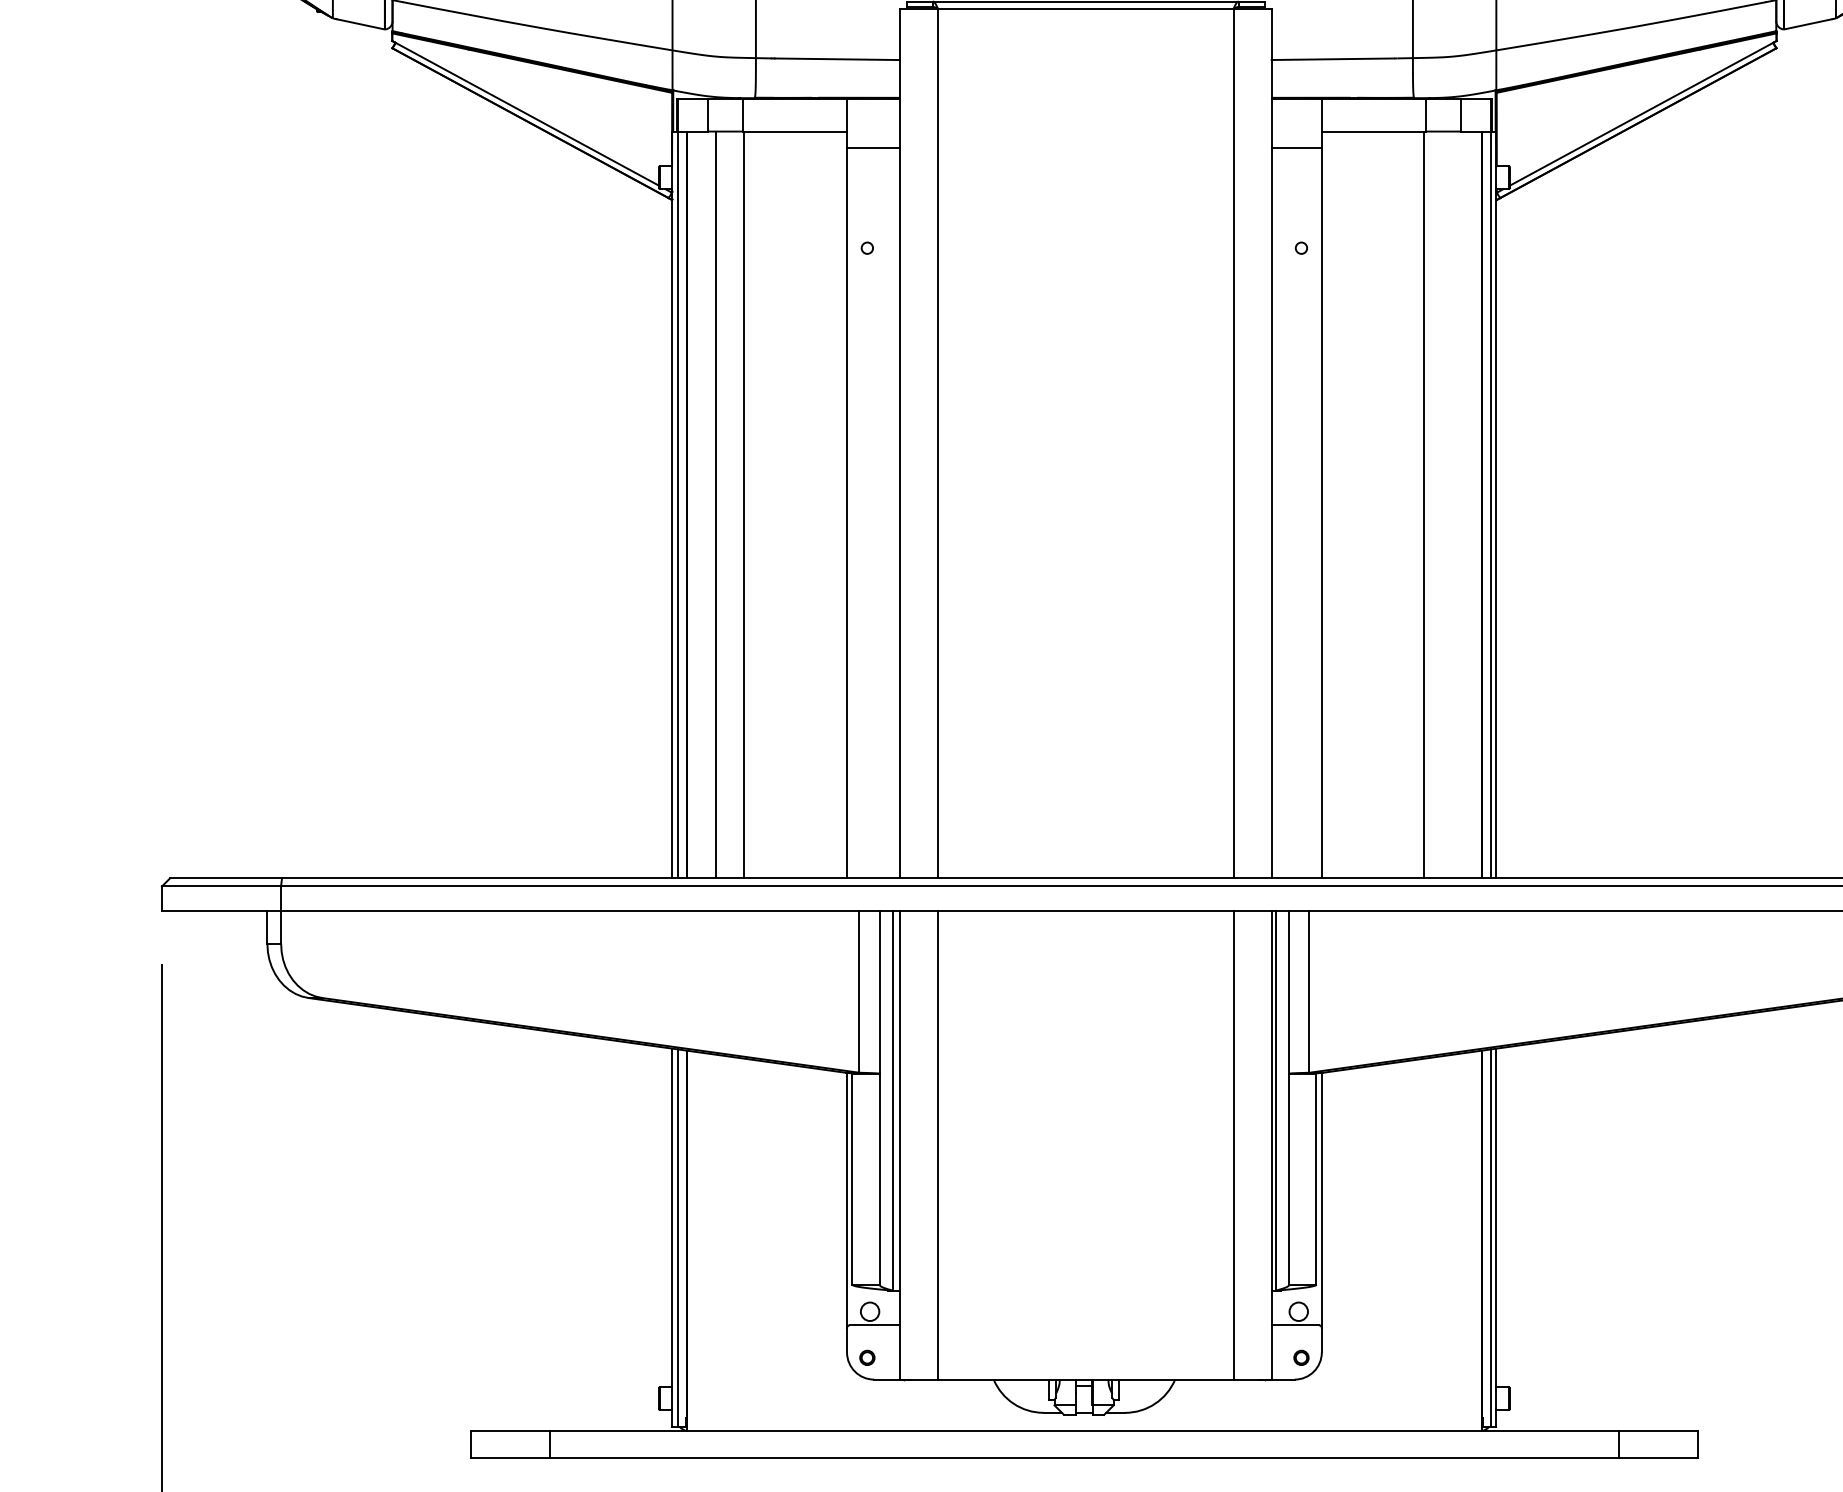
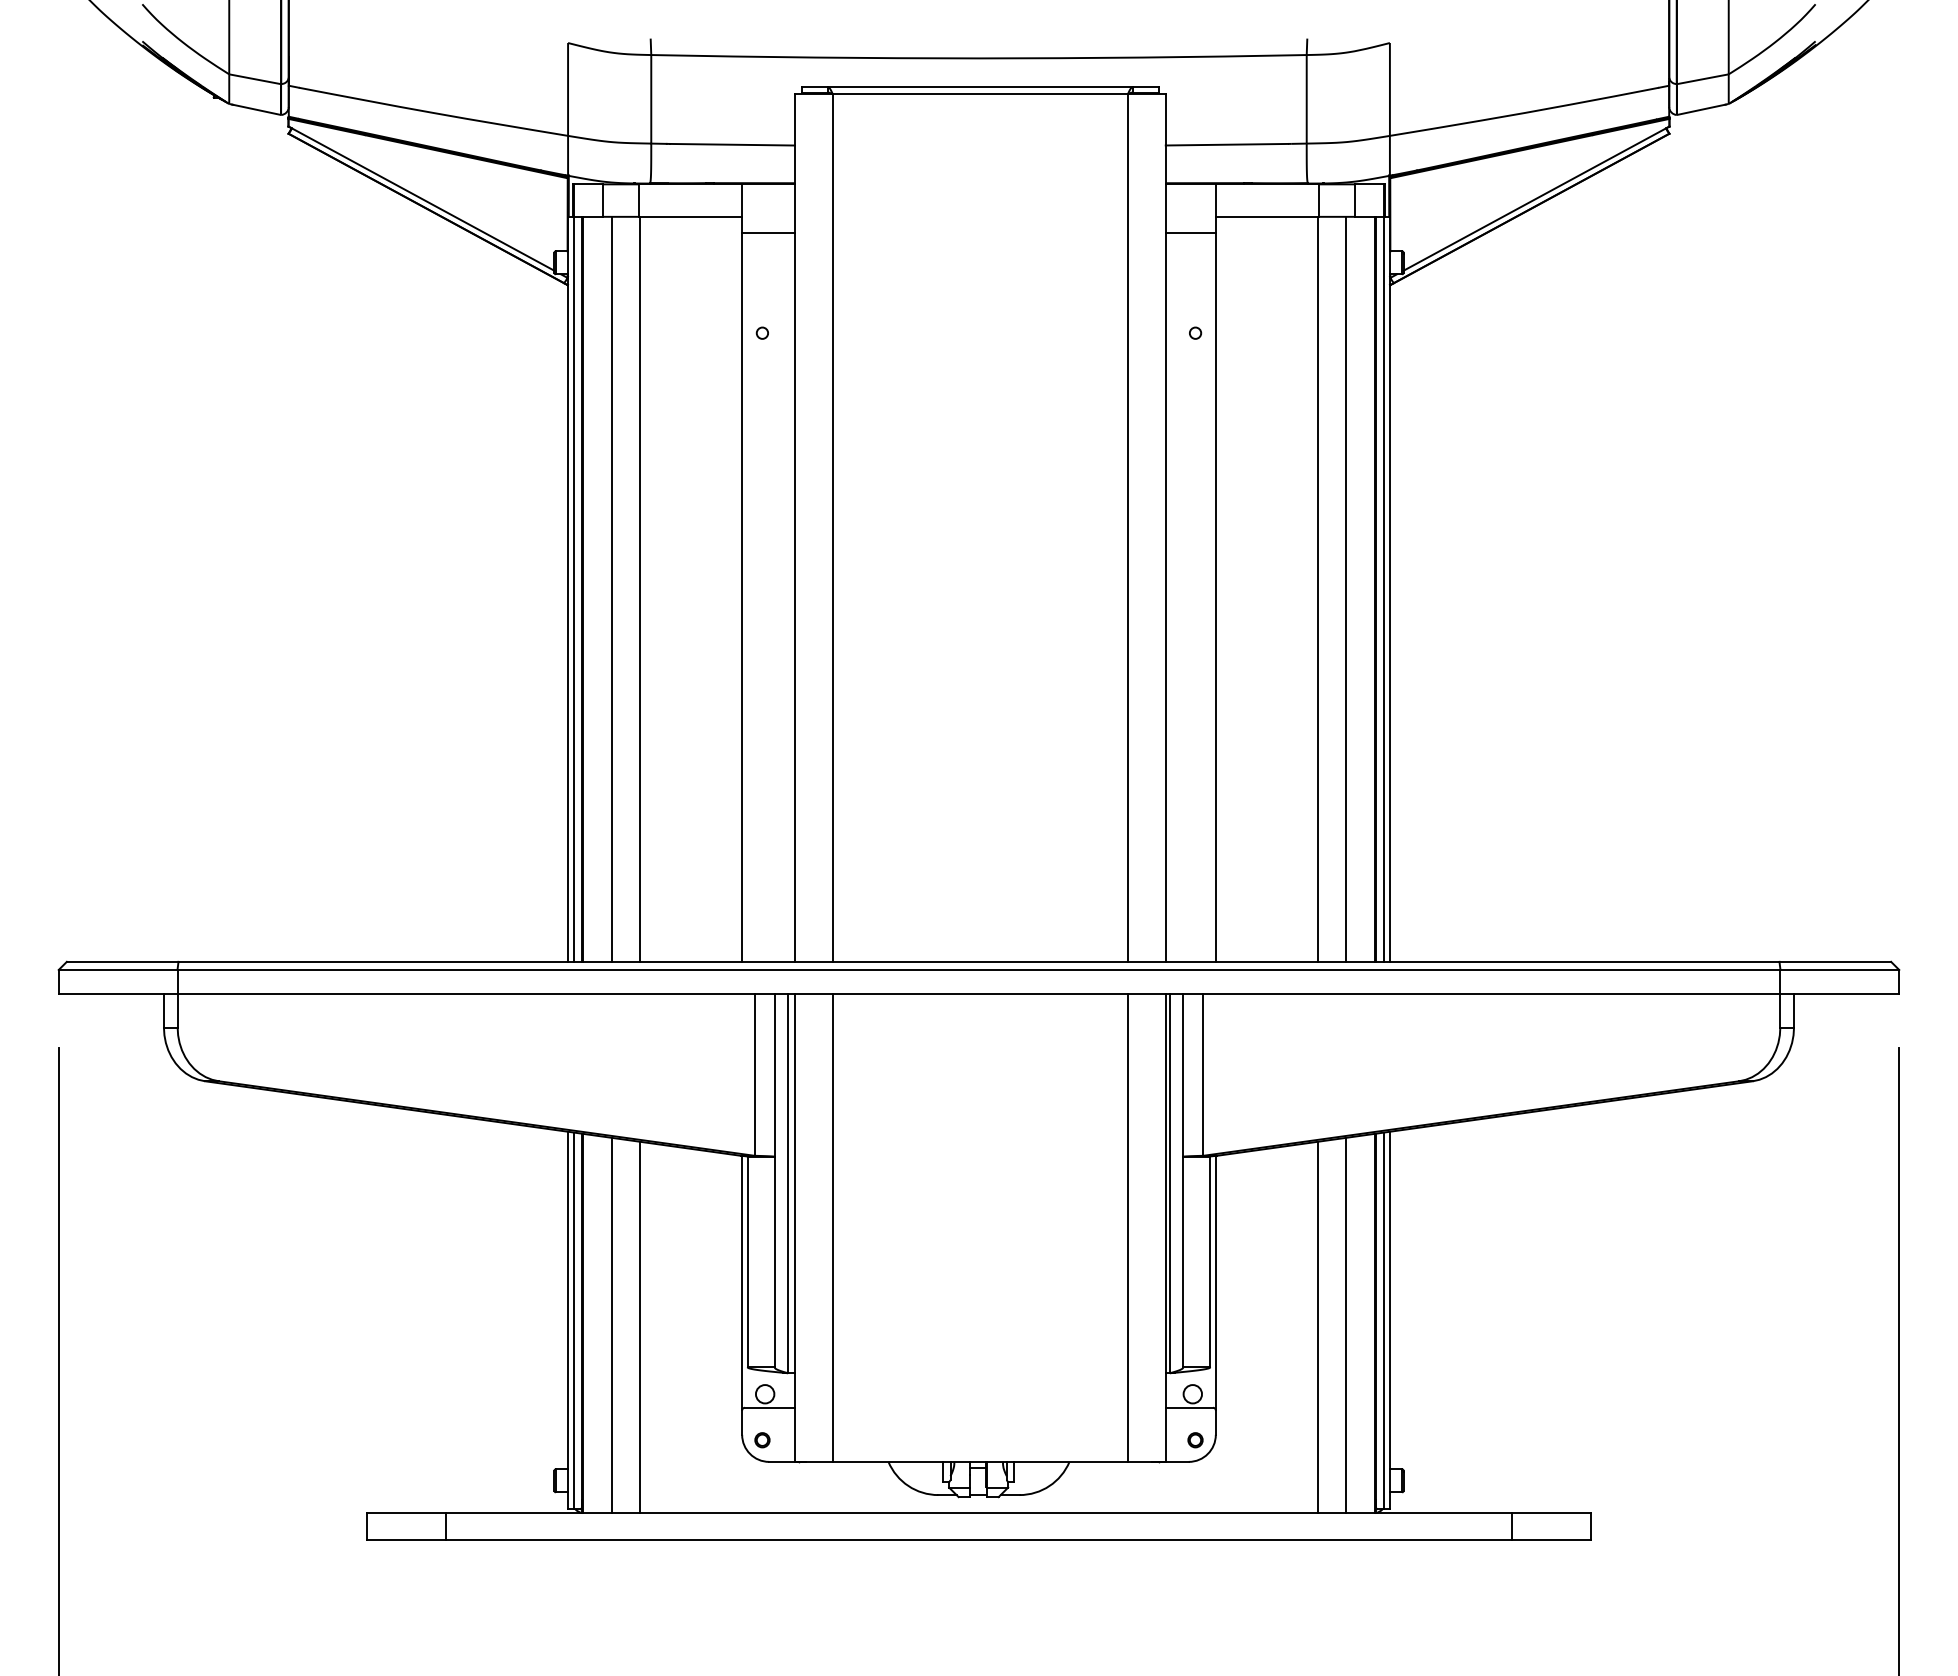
line: (1452, 504) -> (1346, 588), added
line: (716, 1242) -> (611, 1325), added
line: (1452, 1242) -> (1346, 1325), added
line: (744, 1244) -> (639, 1327), added
line: (1424, 1244) -> (1318, 1327), added

